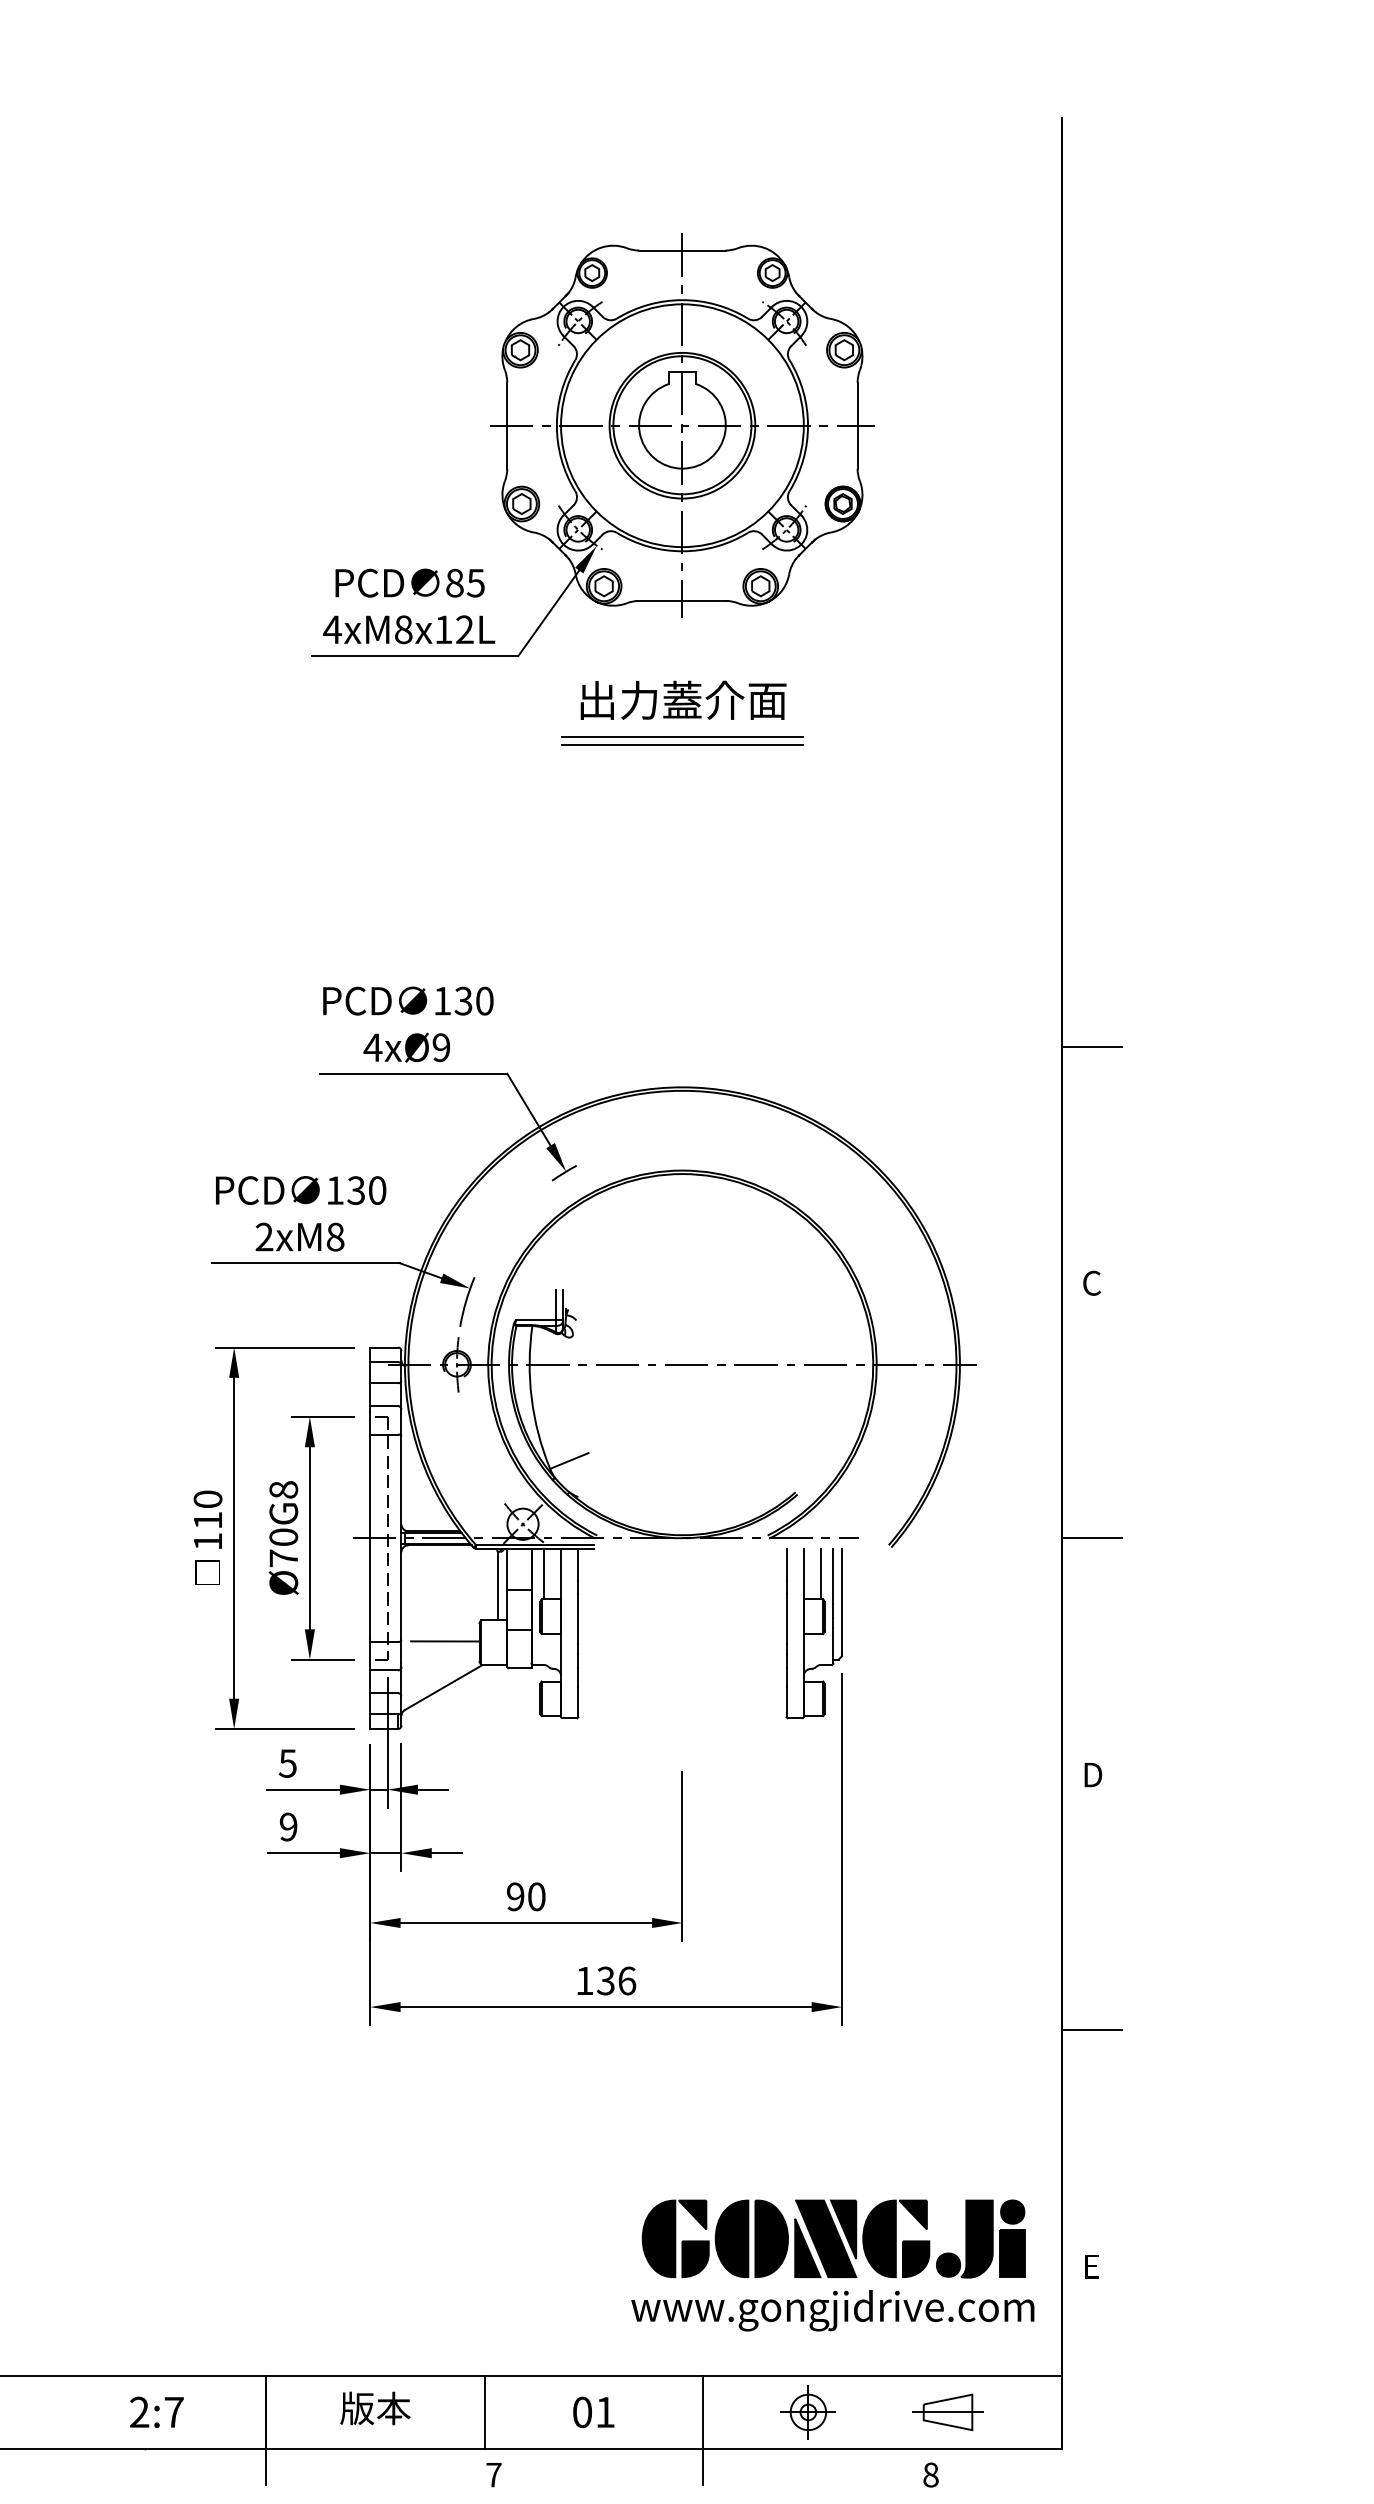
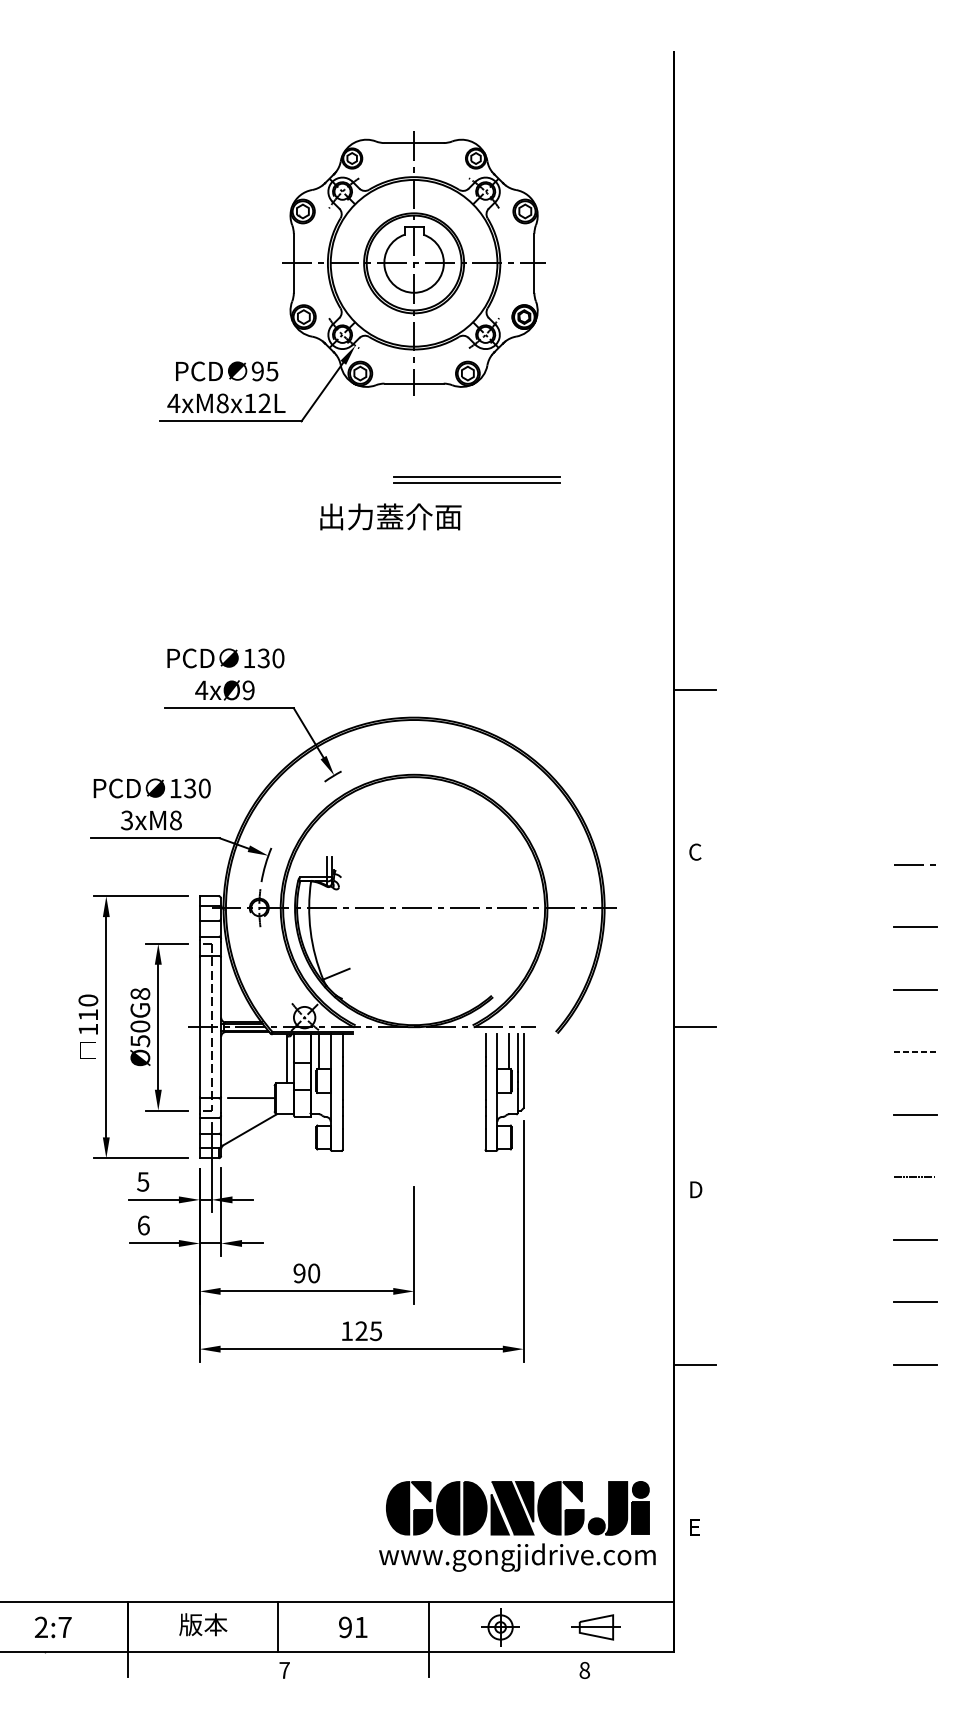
text: (454, 583) -> (257, 371), 85 -> 95
text: (683, 699) -> (390, 516), moved
part: (681, 740) -> (476, 479), moved
text: (265, 1237) -> (127, 820), 2xM8 -> 3xM8
text: (283, 1559) -> (140, 1041), Ø70G8 -> Ø50G8
text: (288, 1827) -> (143, 1225), 9 -> 6
text: (616, 1981) -> (368, 1331), 136 -> 125
text: (582, 2412) -> (345, 1627), 01 -> 91

